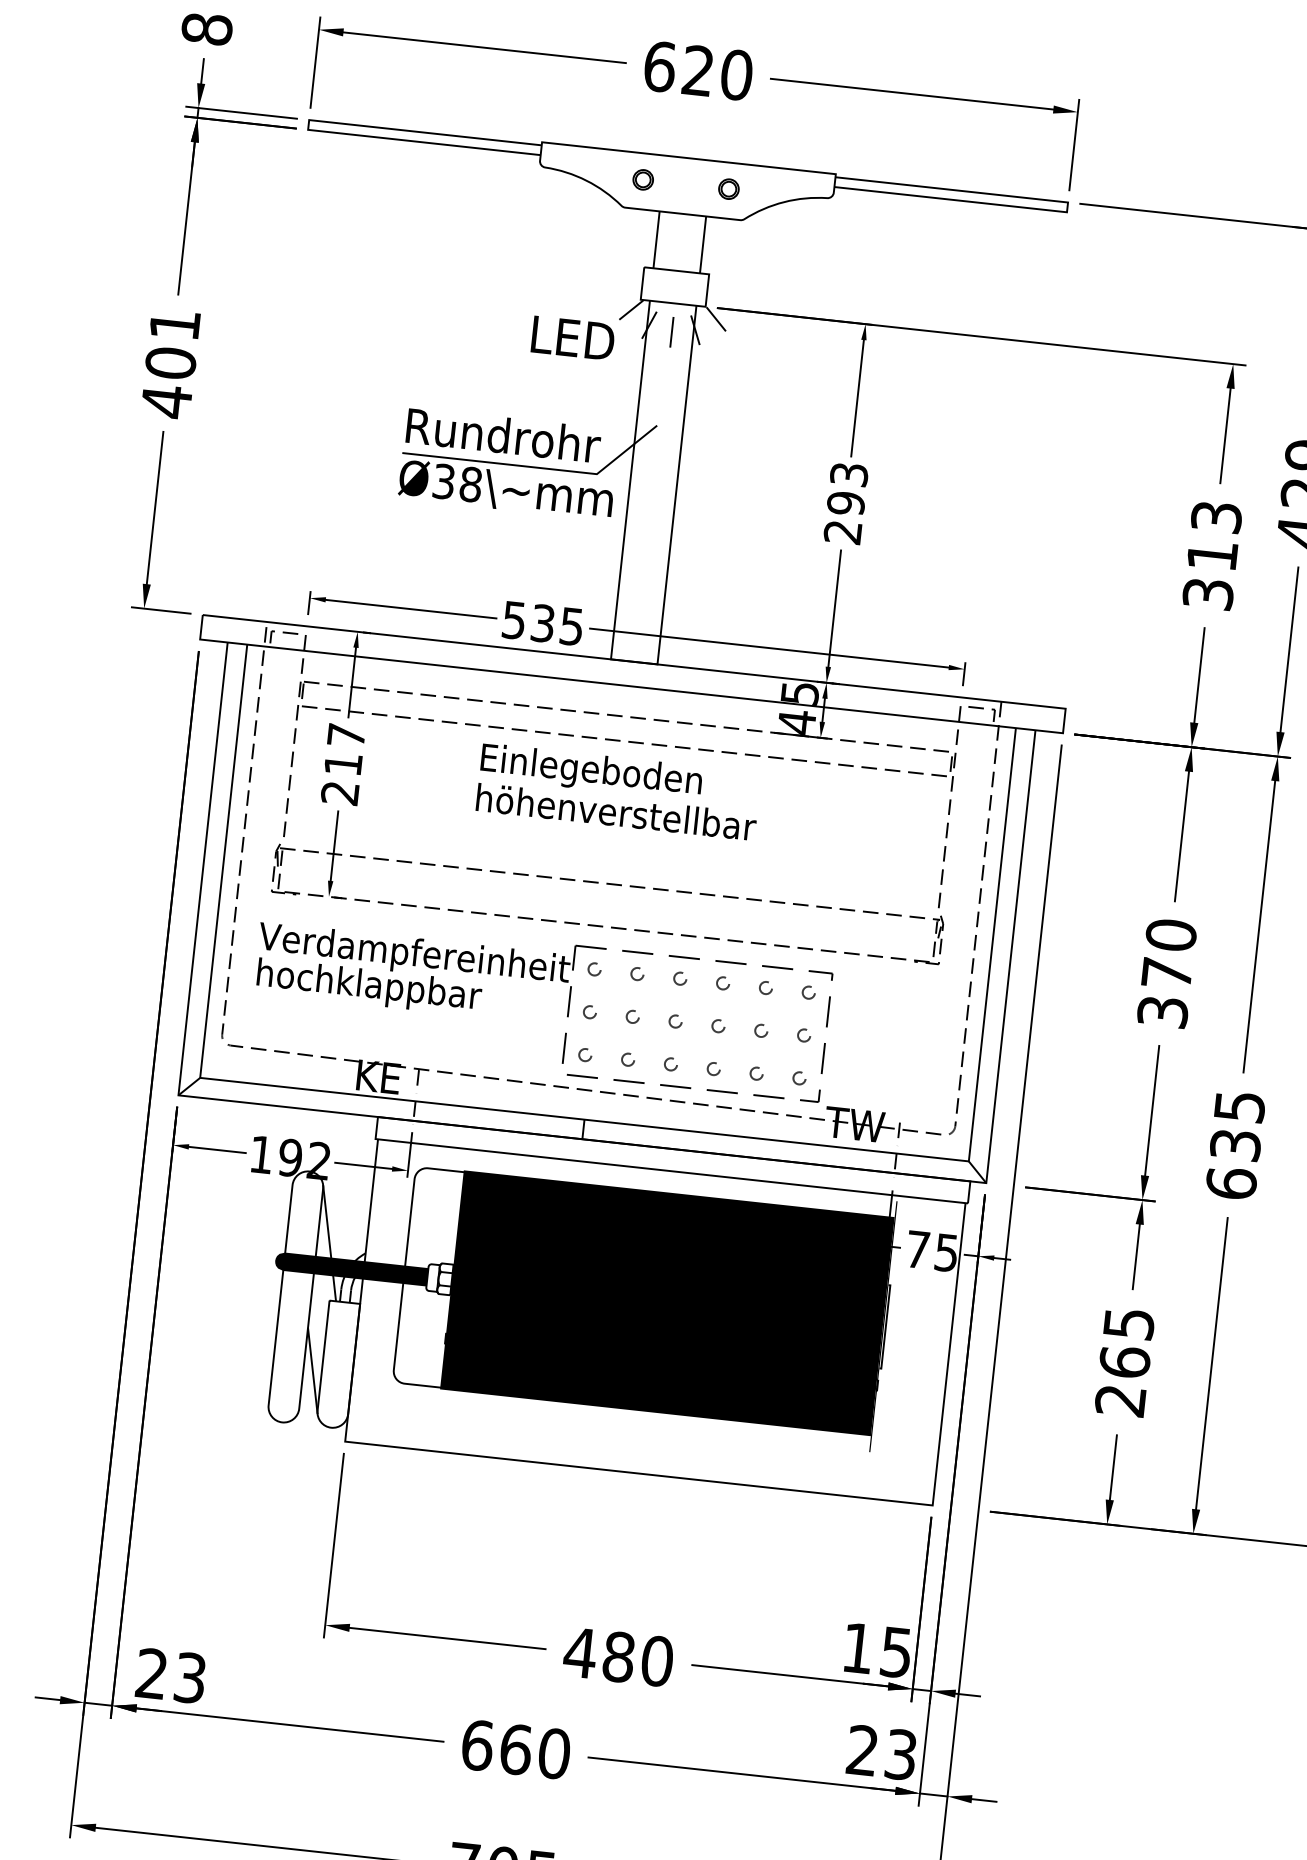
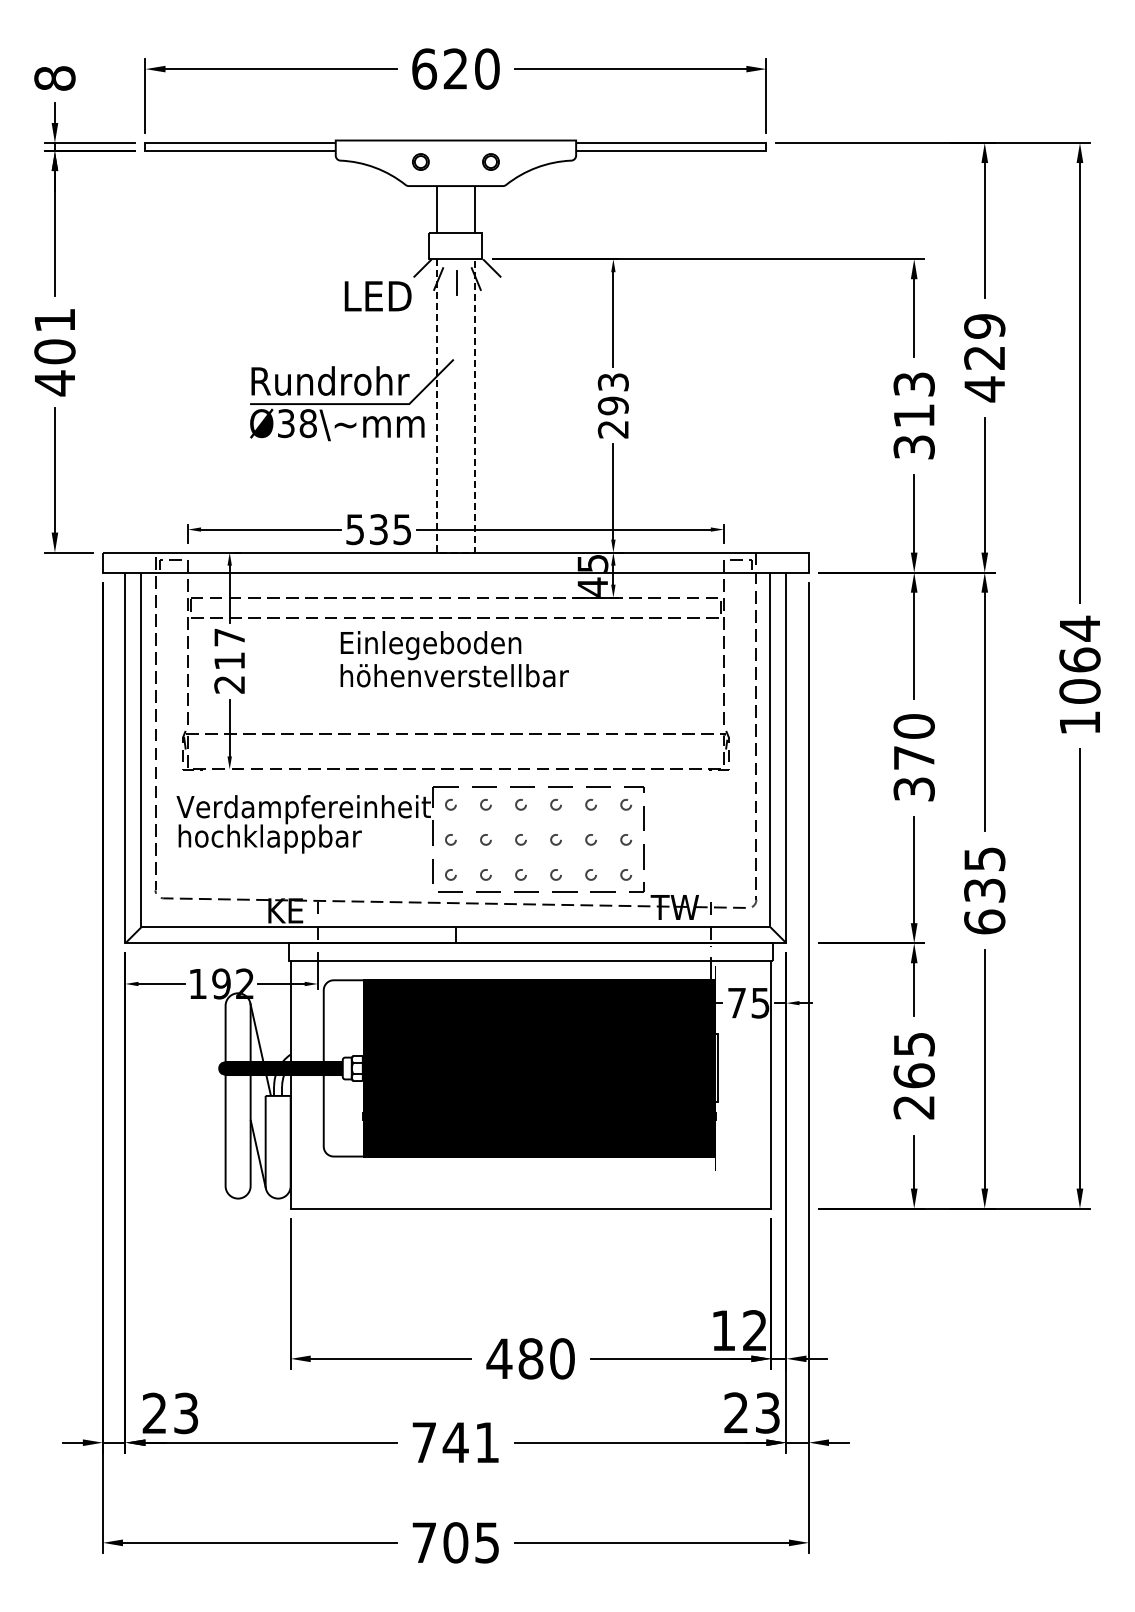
line: (634, 661) -> (456, 552), solid -> dashed
text: (895, 1652) -> (754, 1330), 15 -> 12
text: (515, 1749) -> (455, 1442), 660 -> 741

